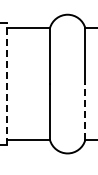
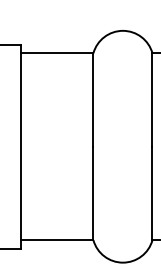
line: (6, 83) -> (20, 145), dashed -> solid
line: (85, 112) -> (152, 194), dashed -> solid

